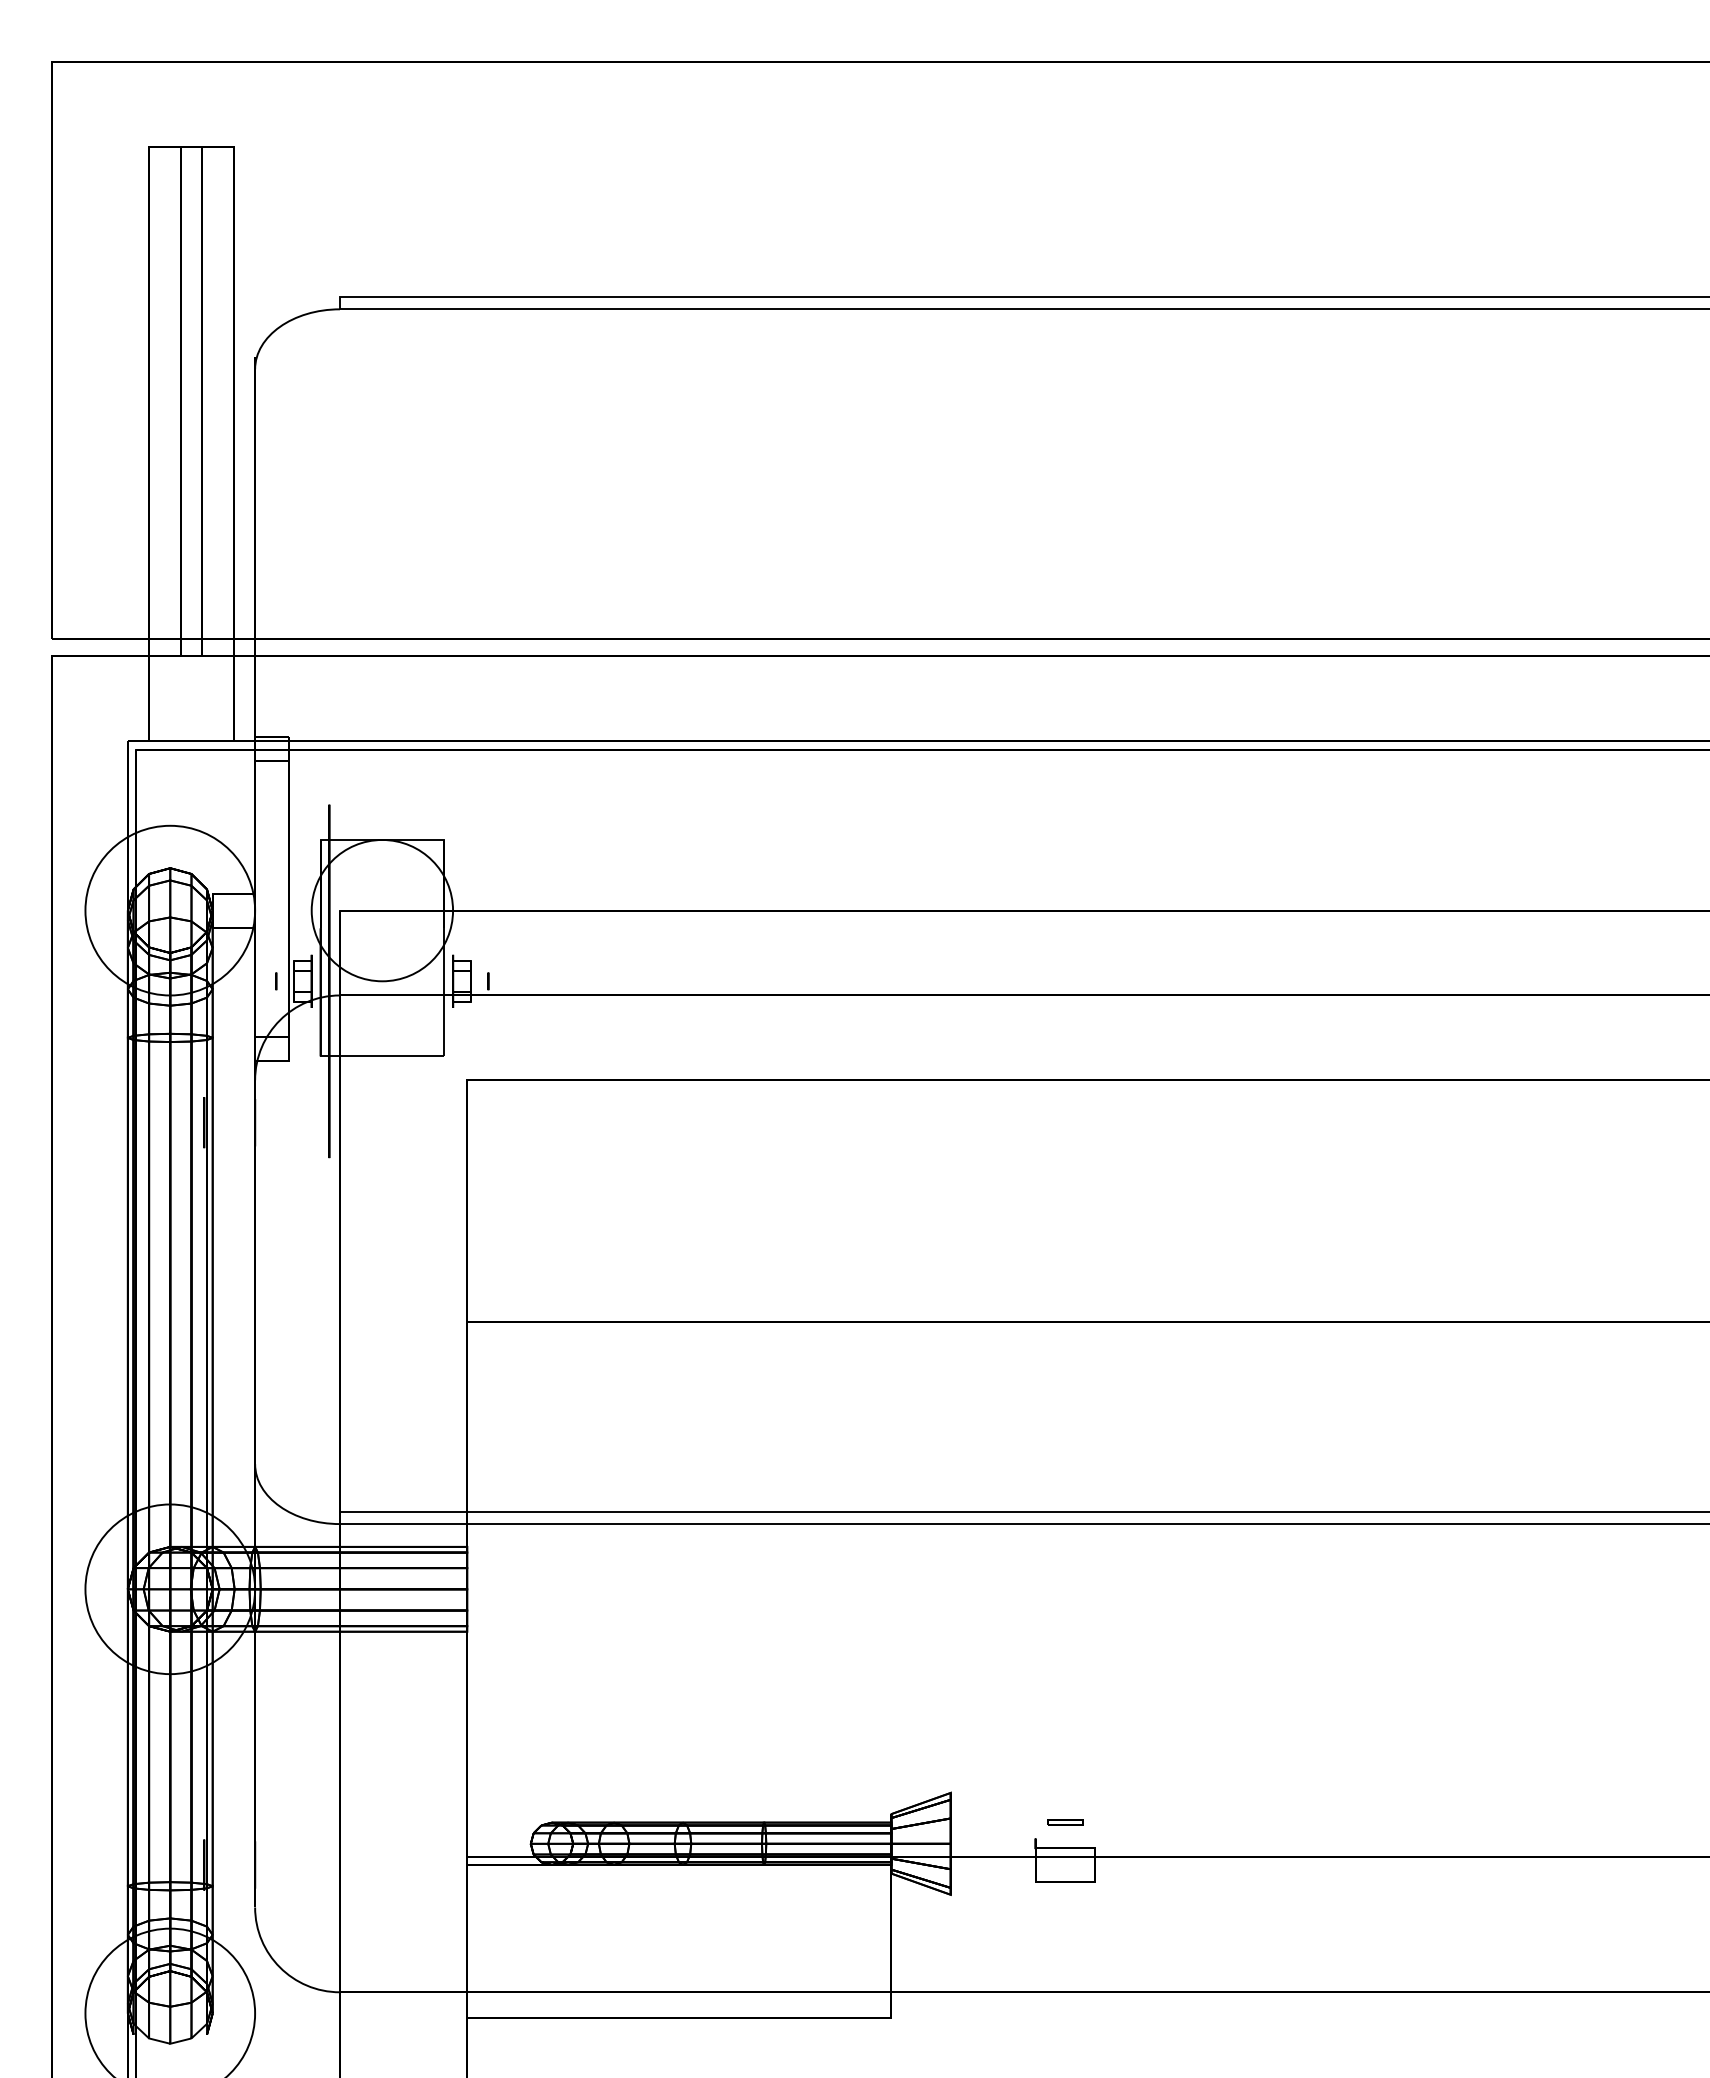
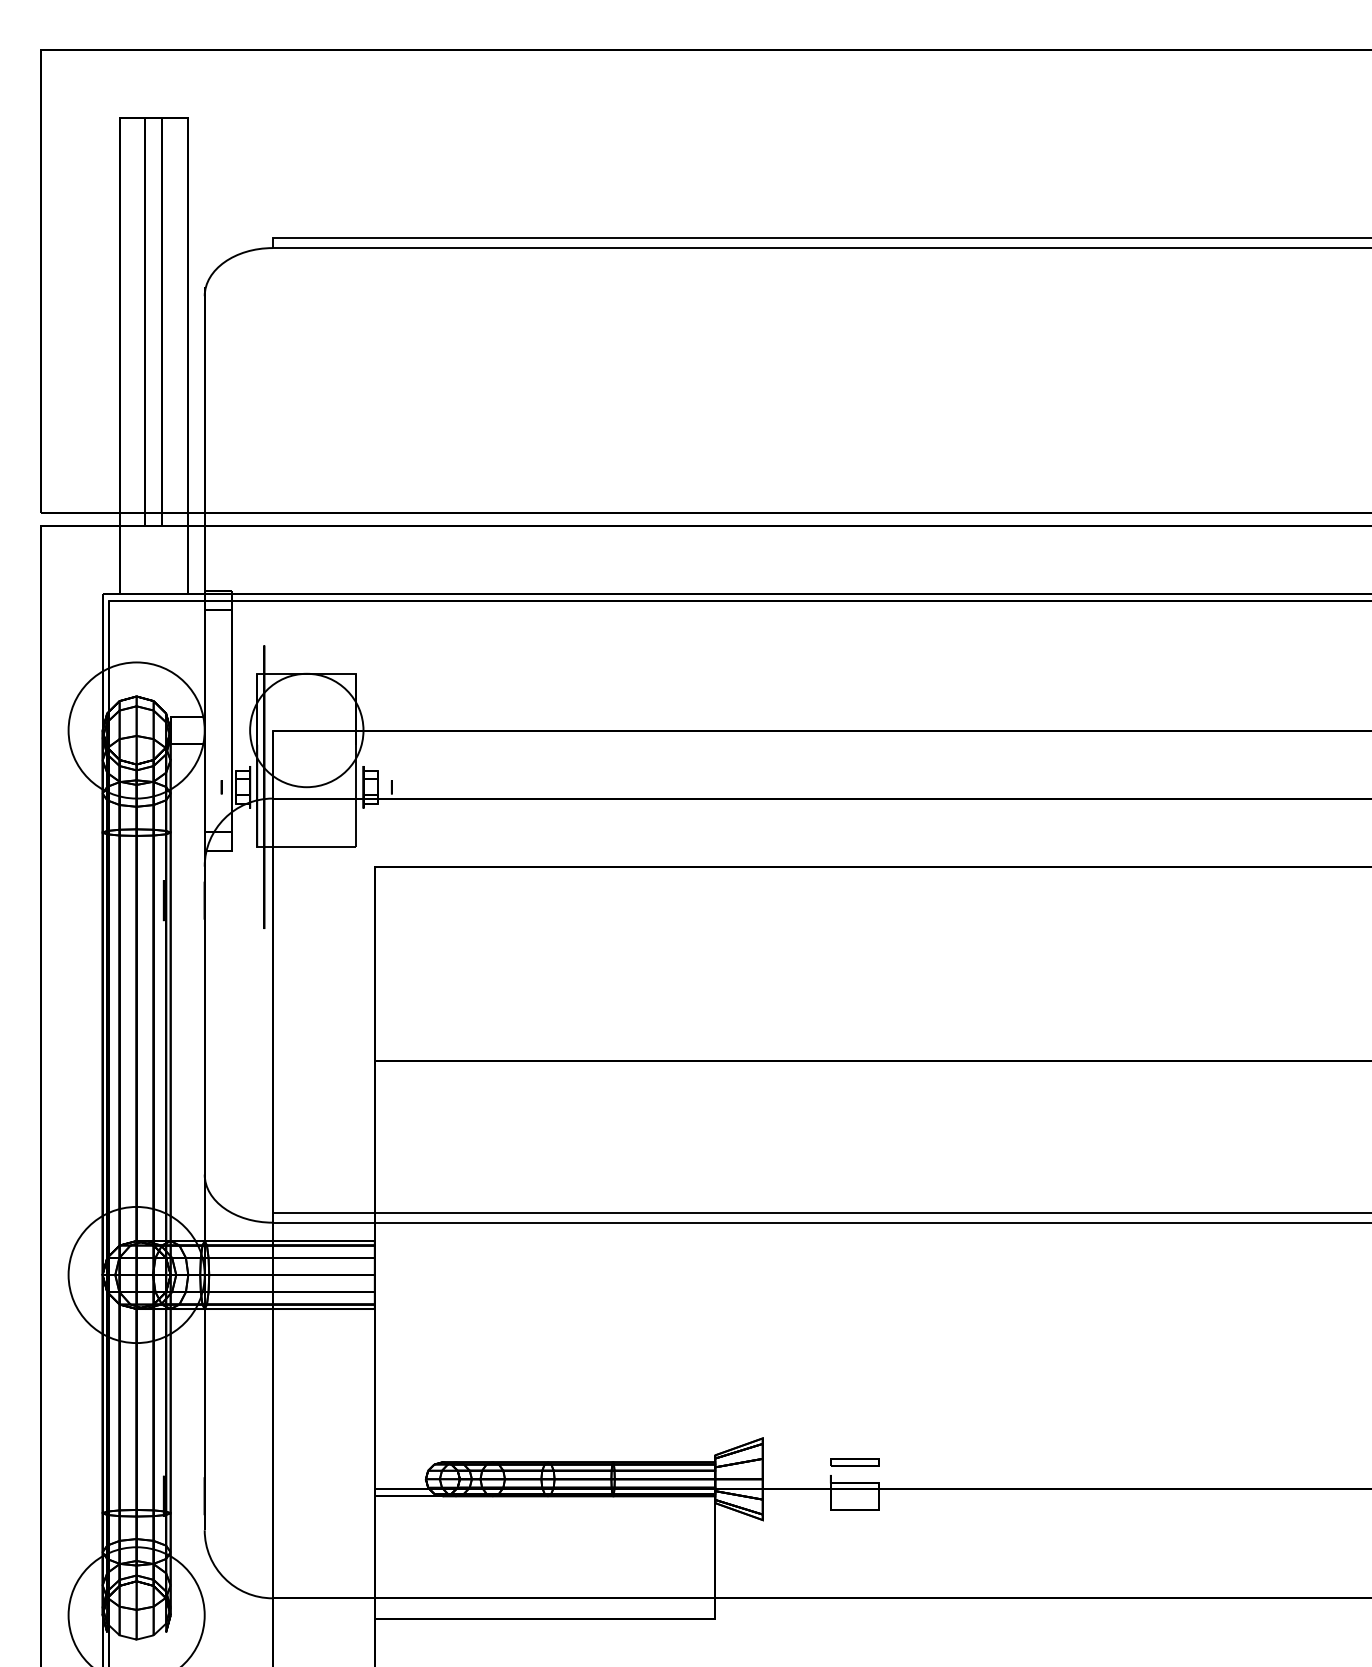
part: (1065, 1822) -> (854, 1462), size x1.67

